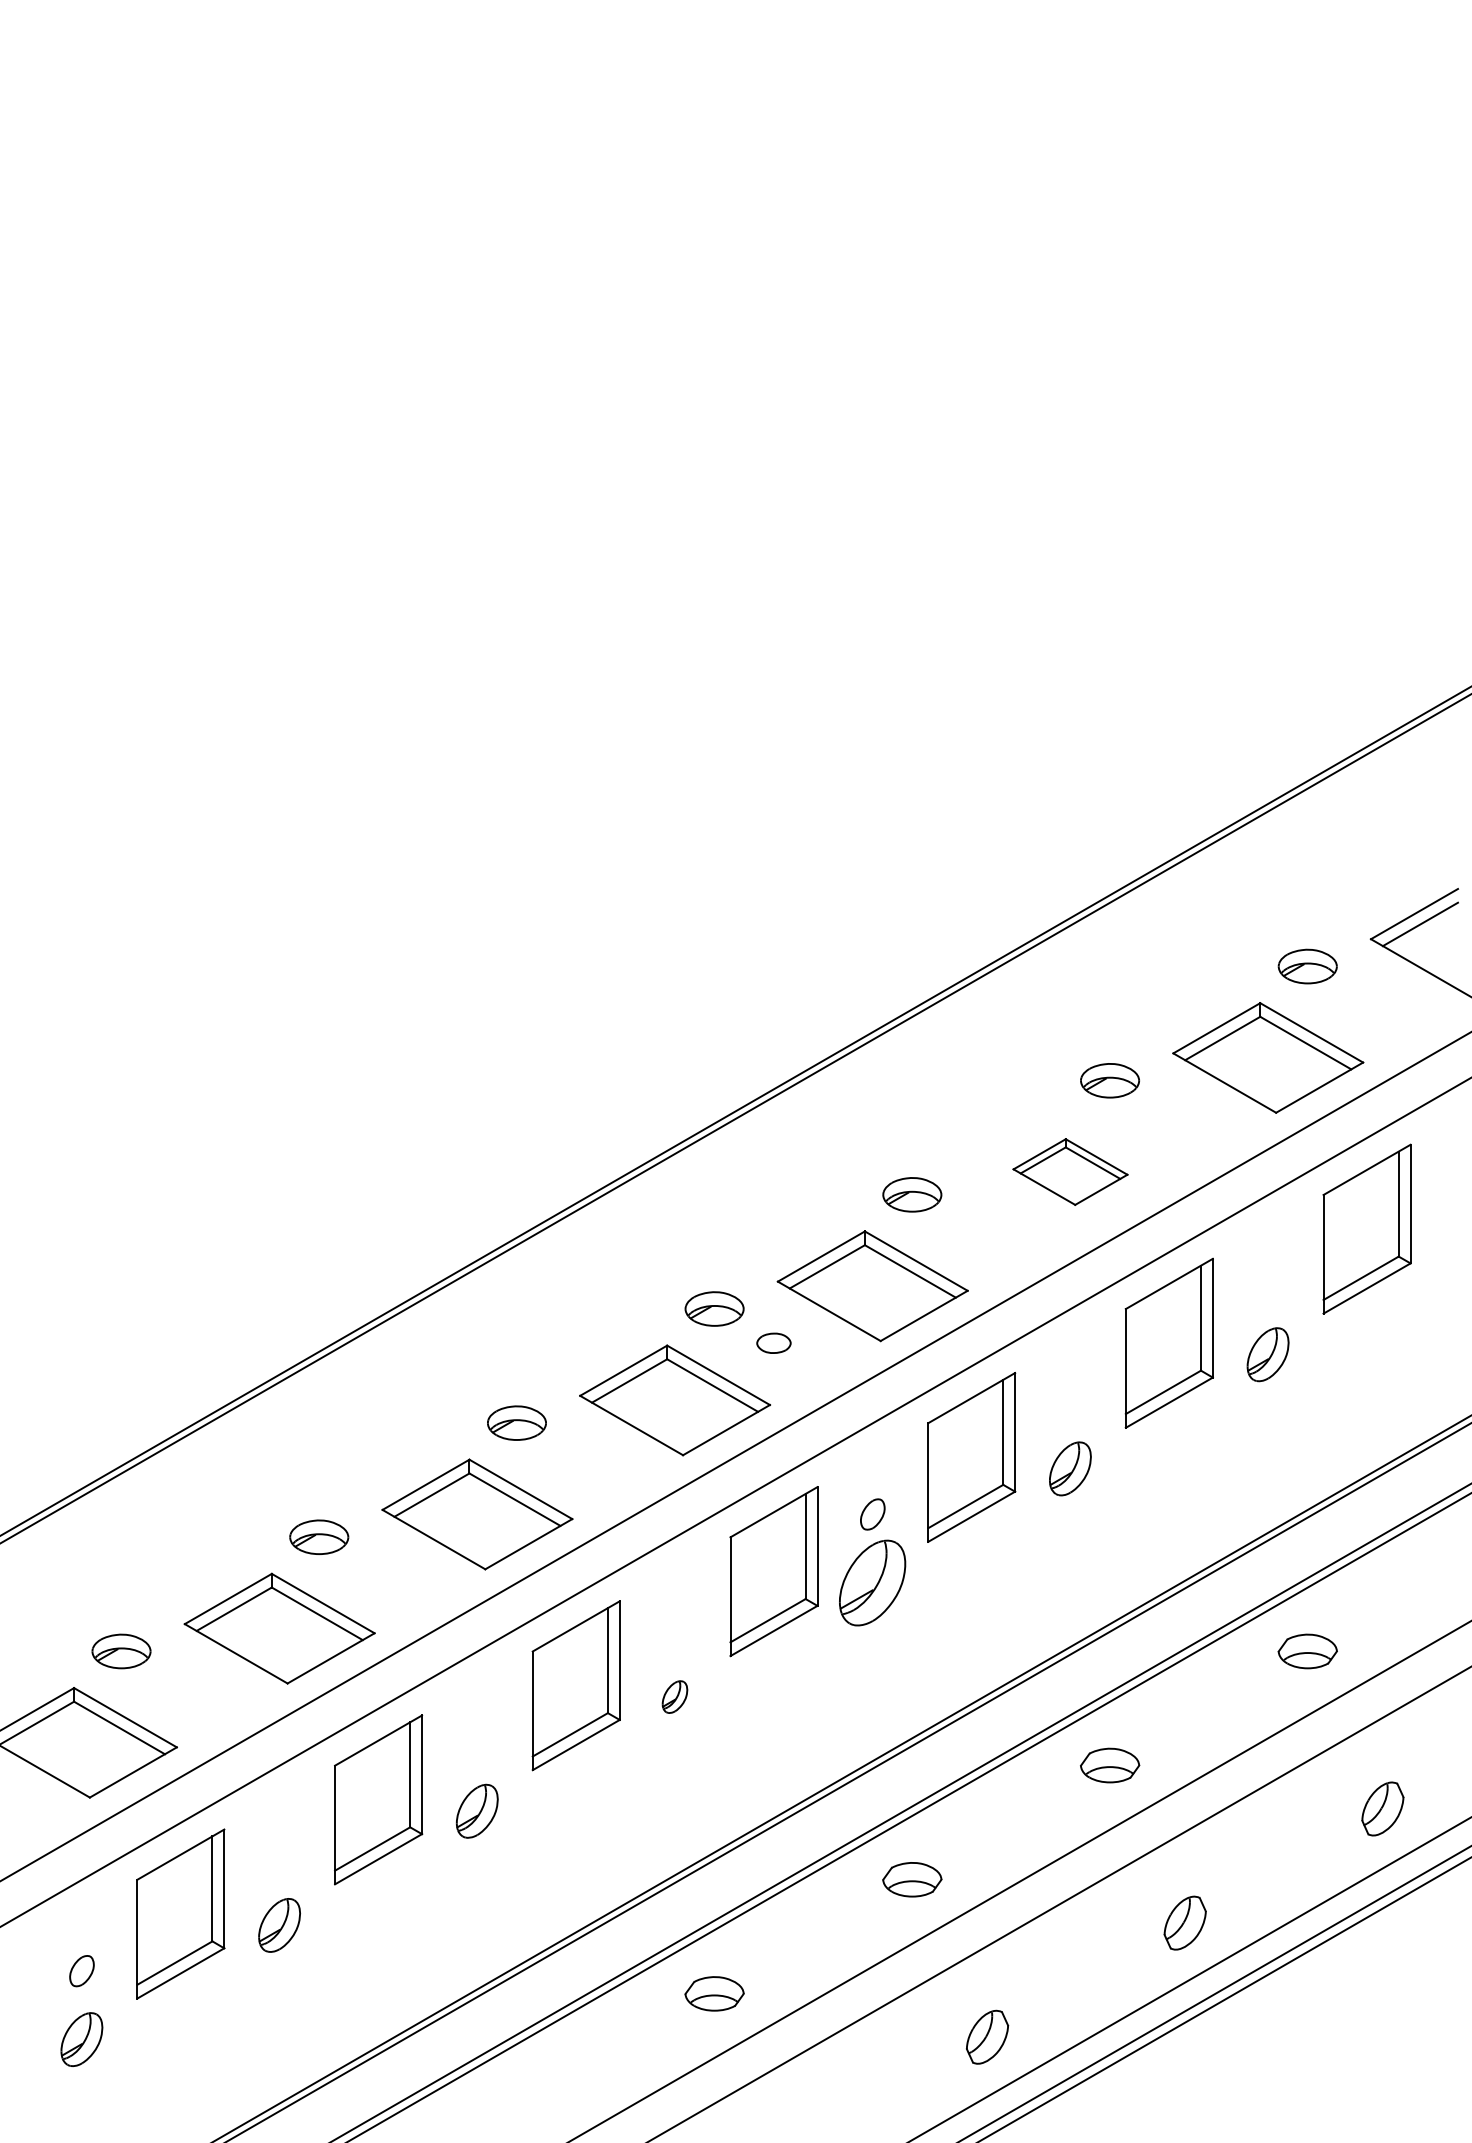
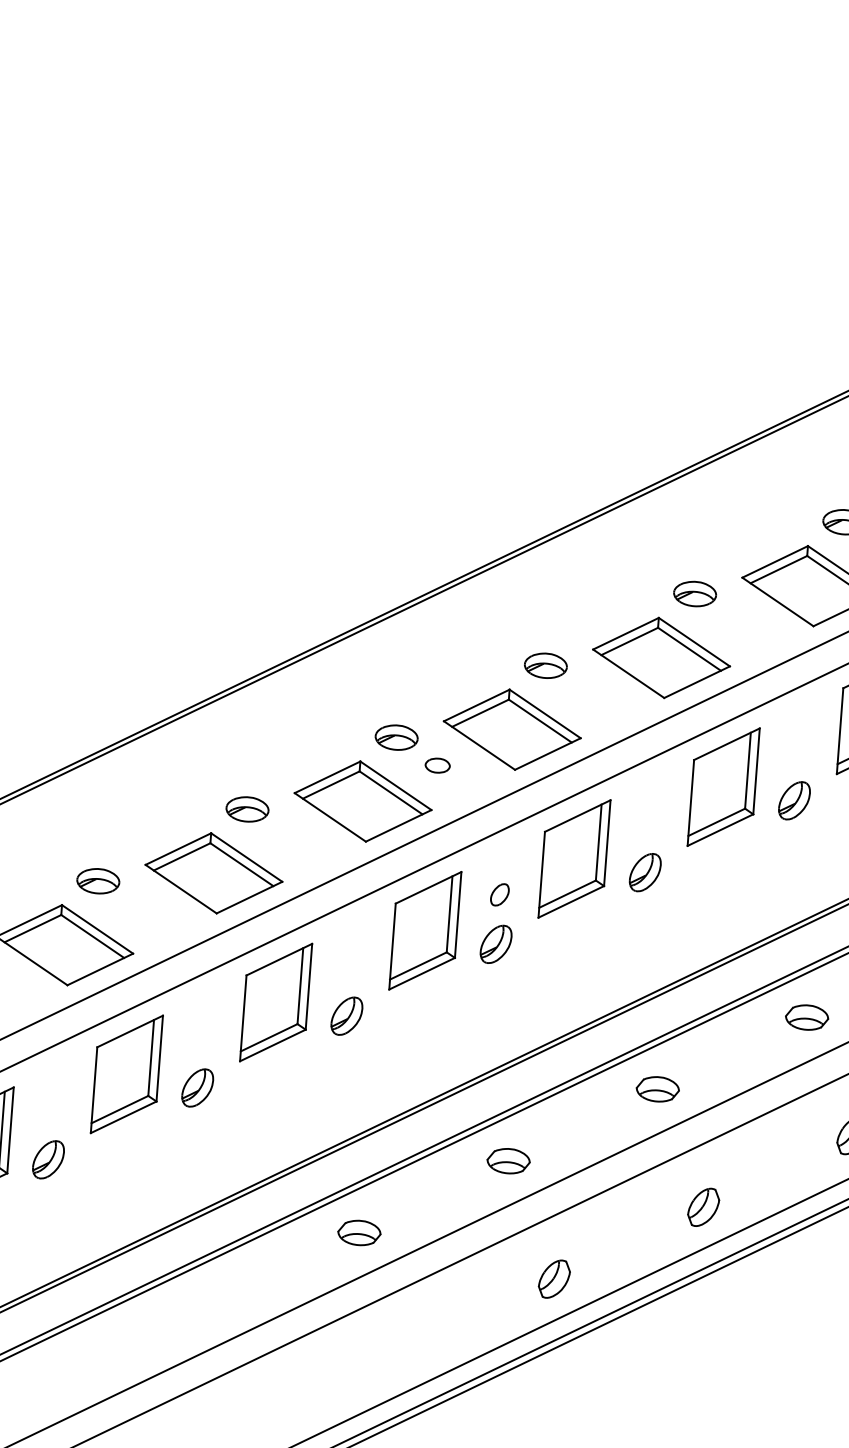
part: (1070, 1171) -> (661, 657), size x1.67
part: (872, 1582) -> (496, 944), size x0.62
part: (674, 1696) -> (346, 1015), size x1.67

